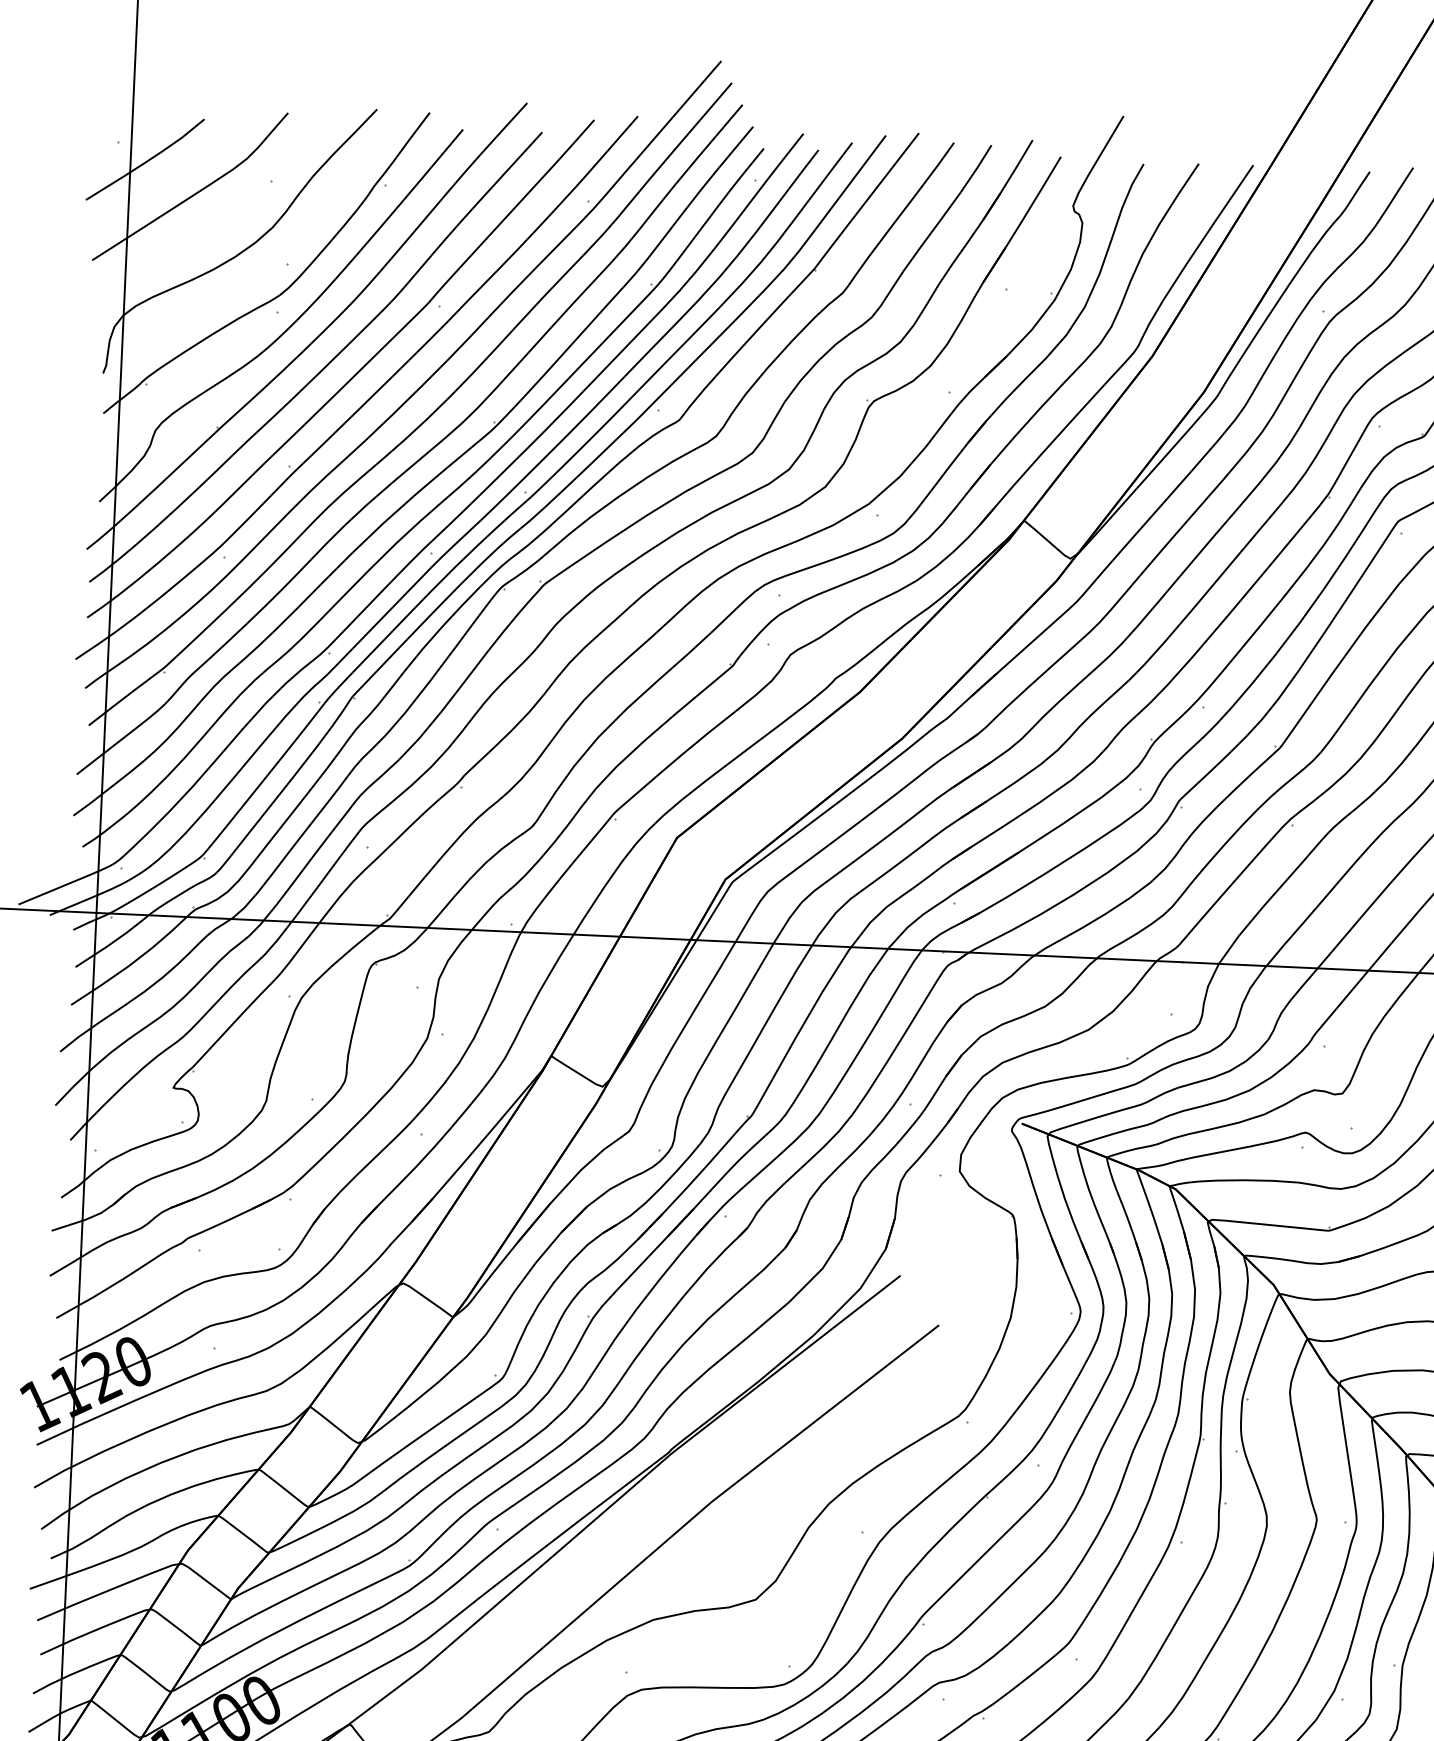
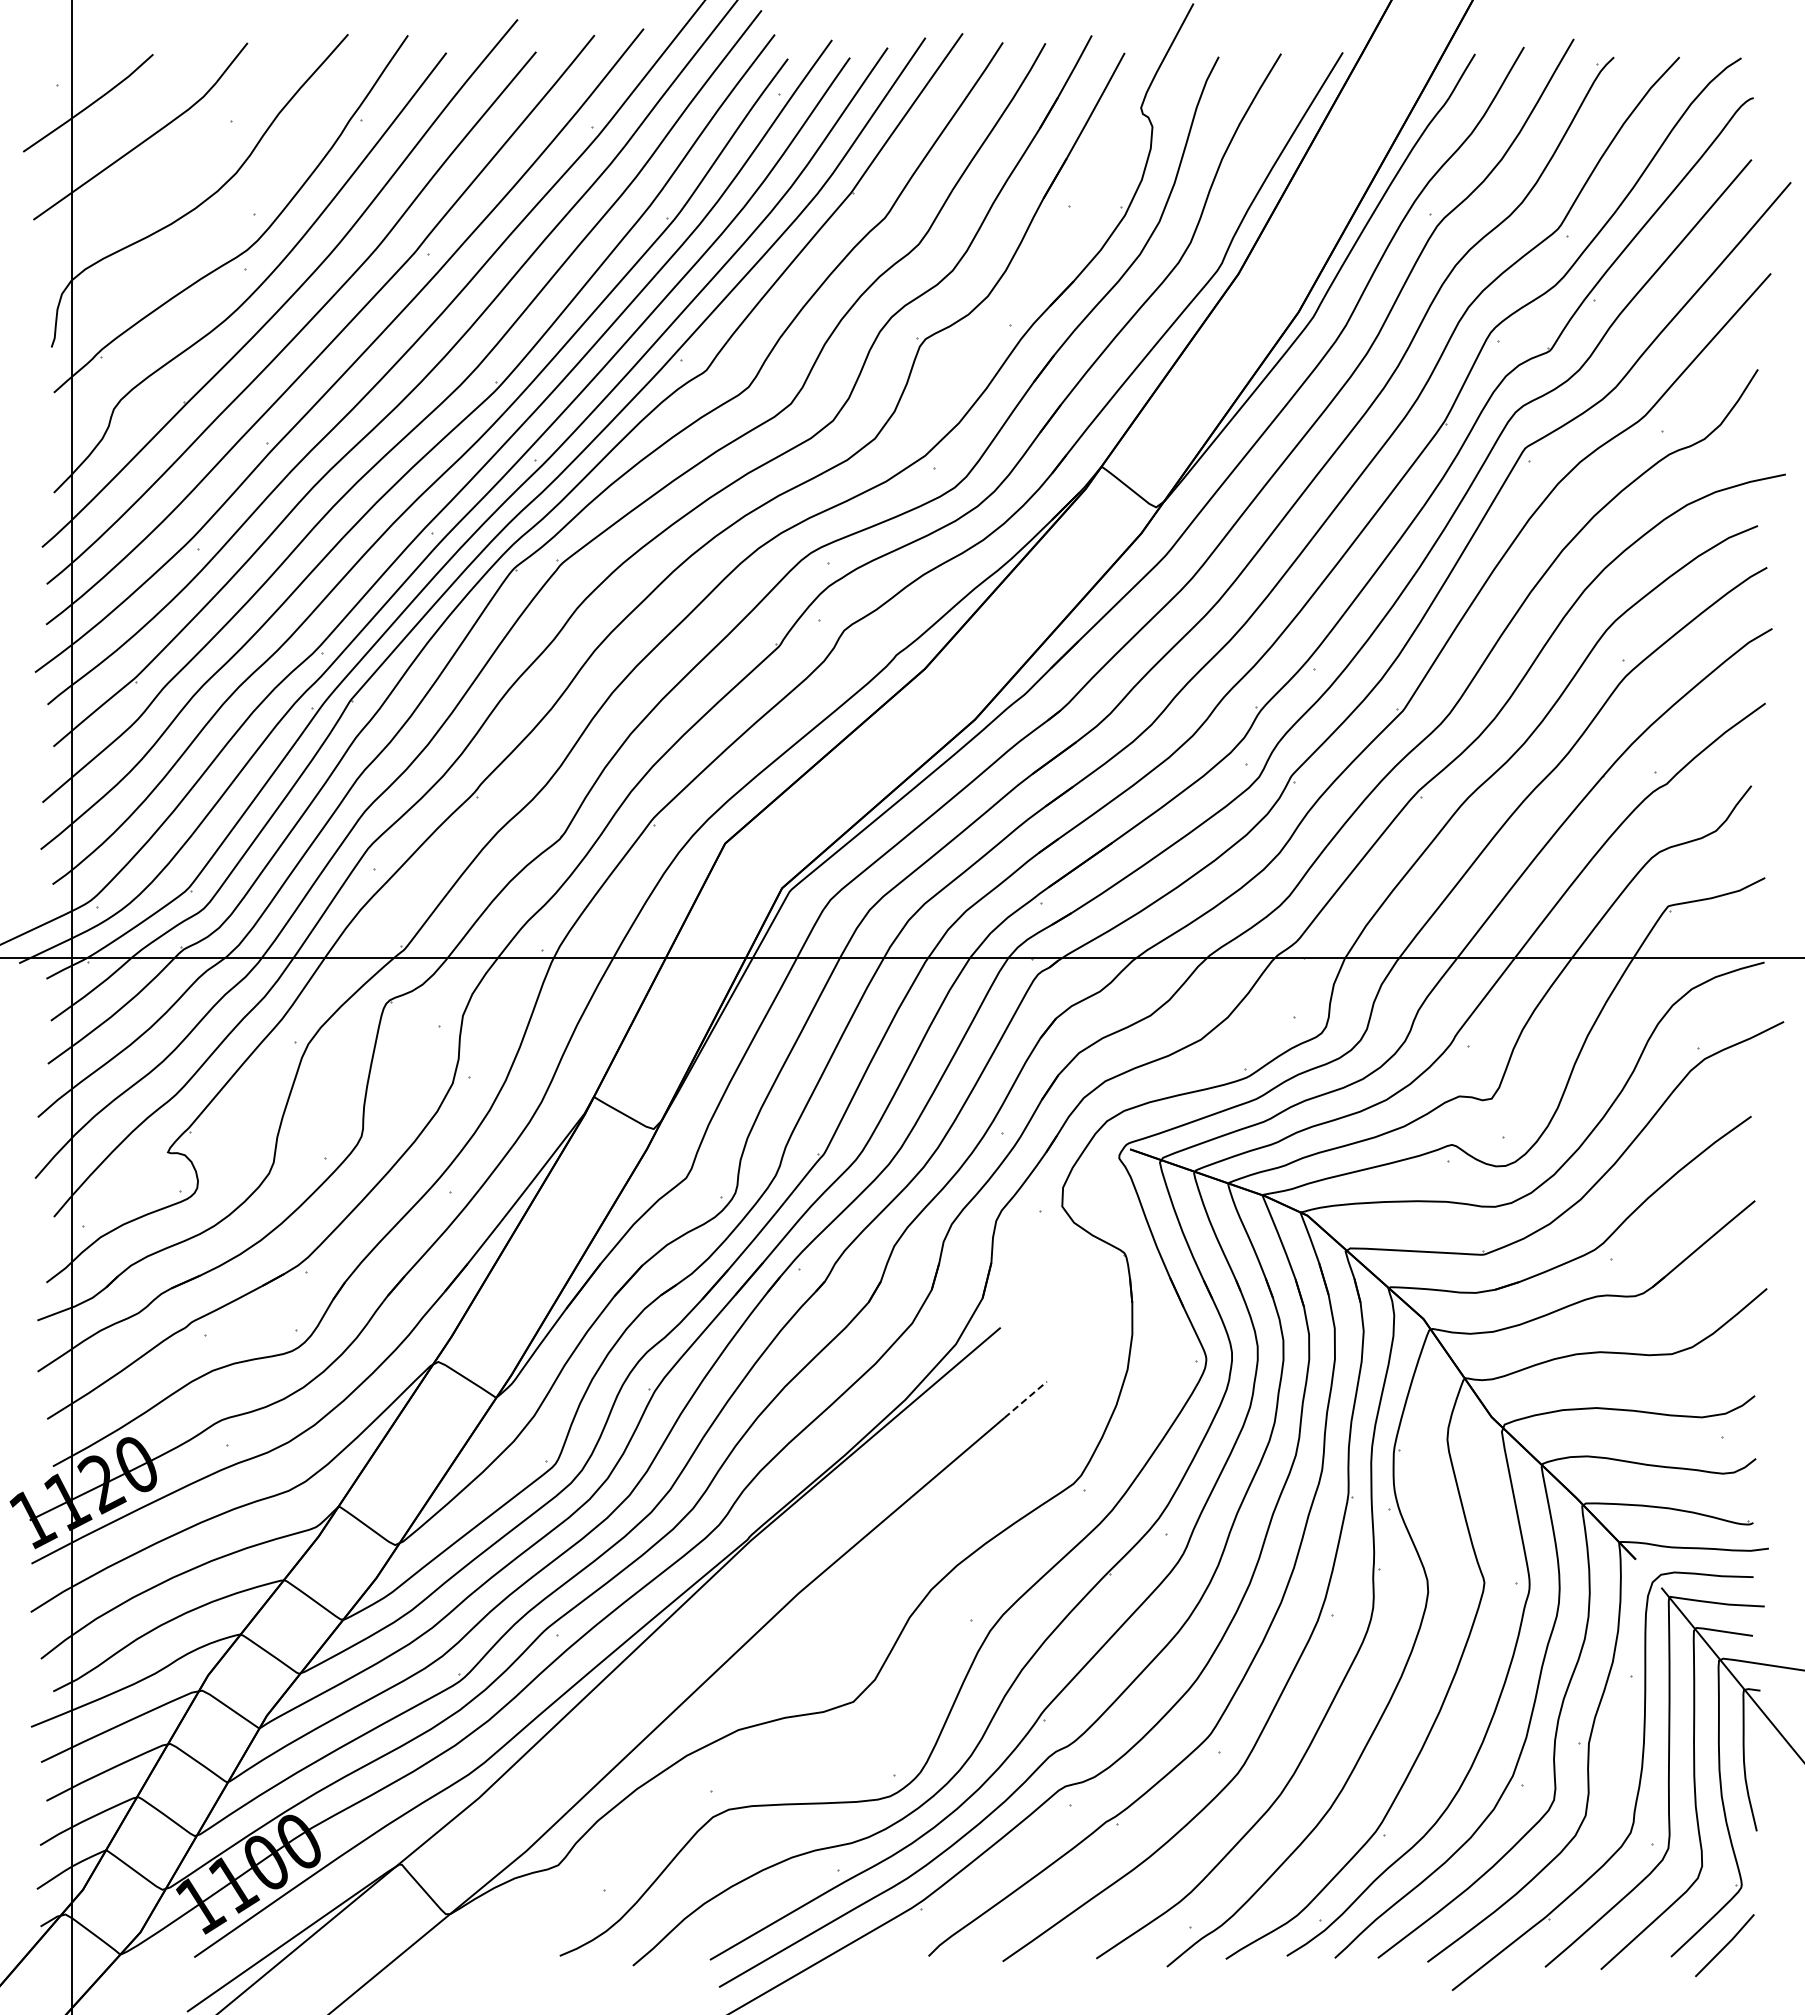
line: (919, 1339) -> (1025, 1399), solid -> dashed

